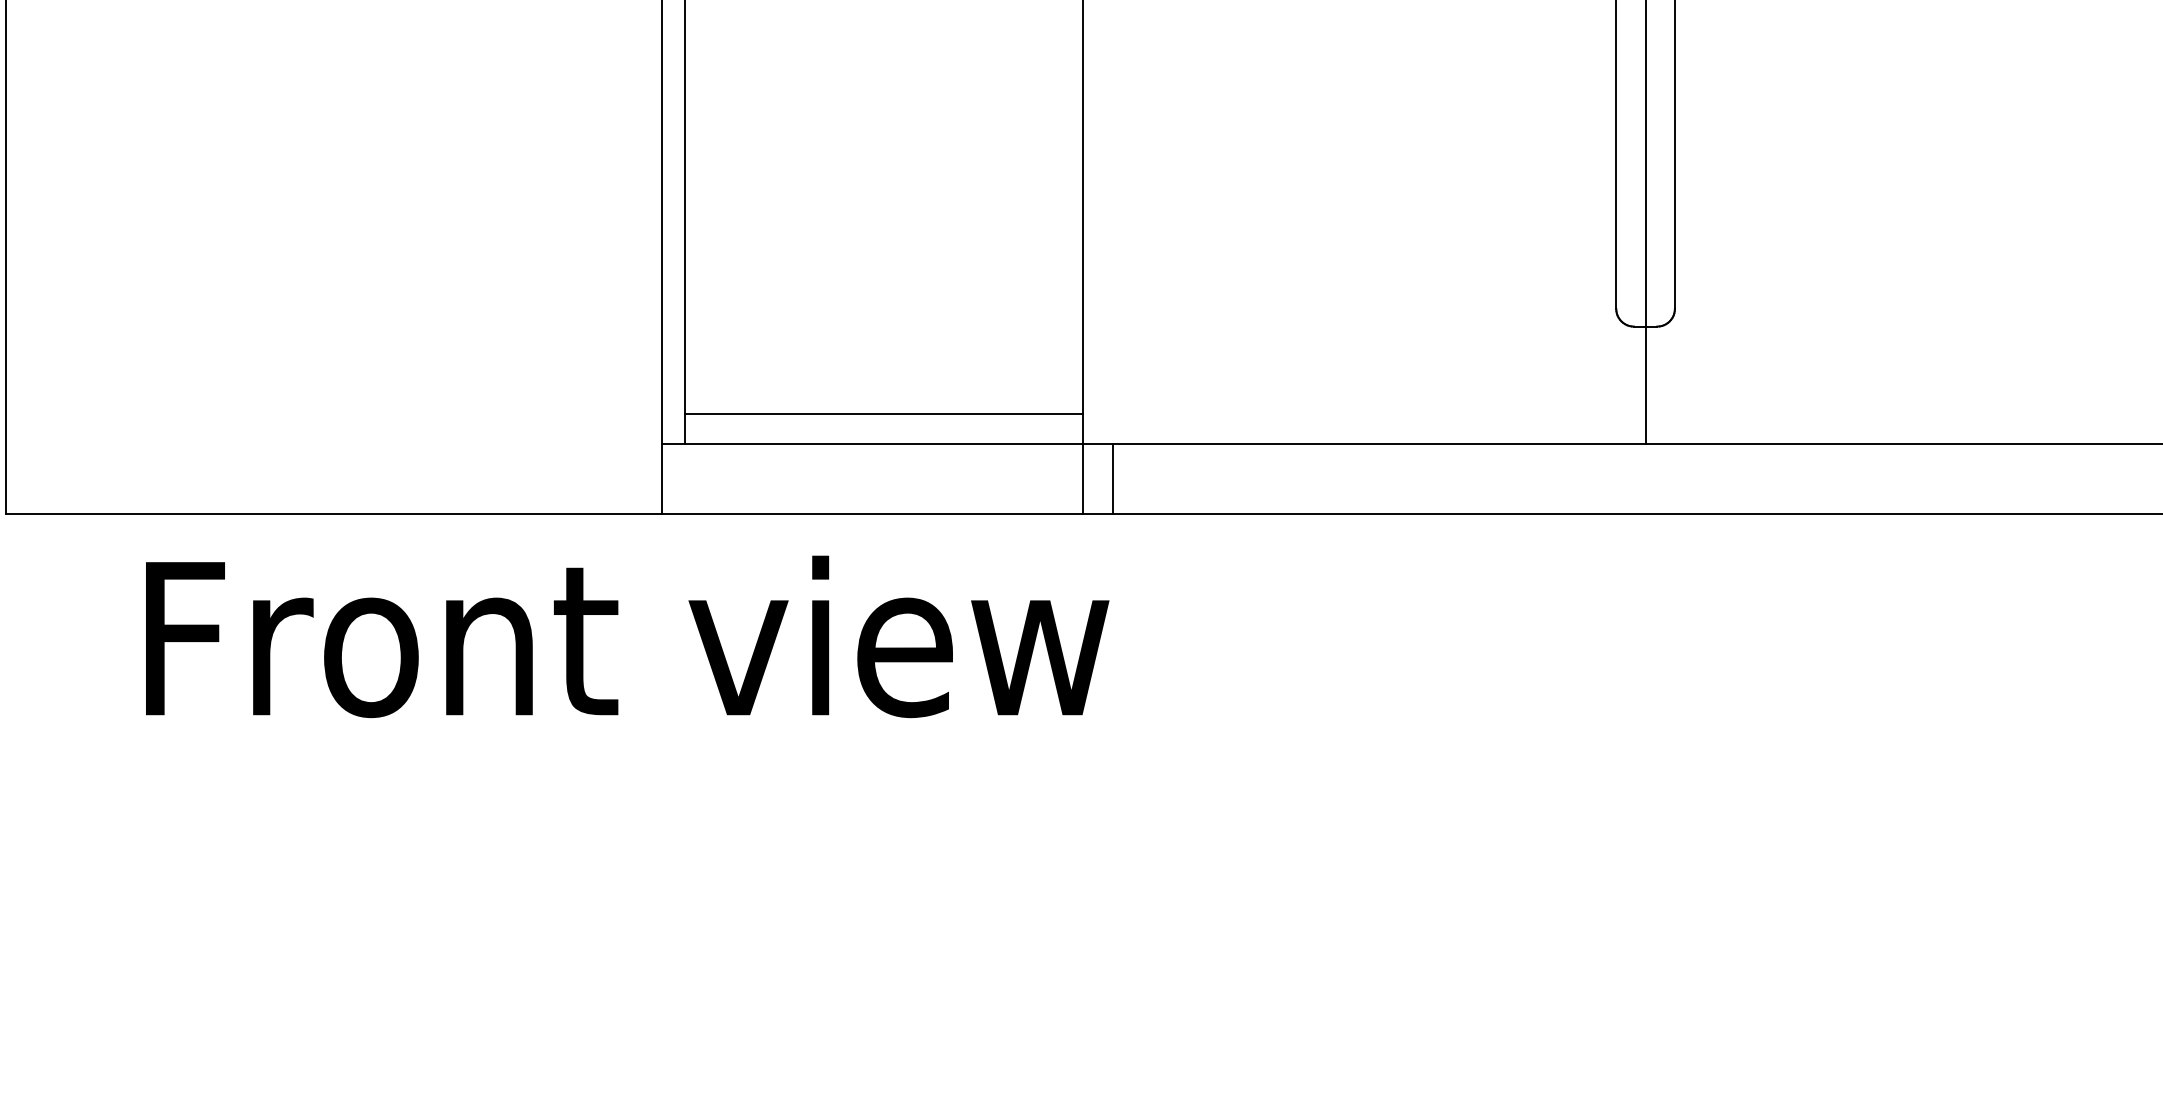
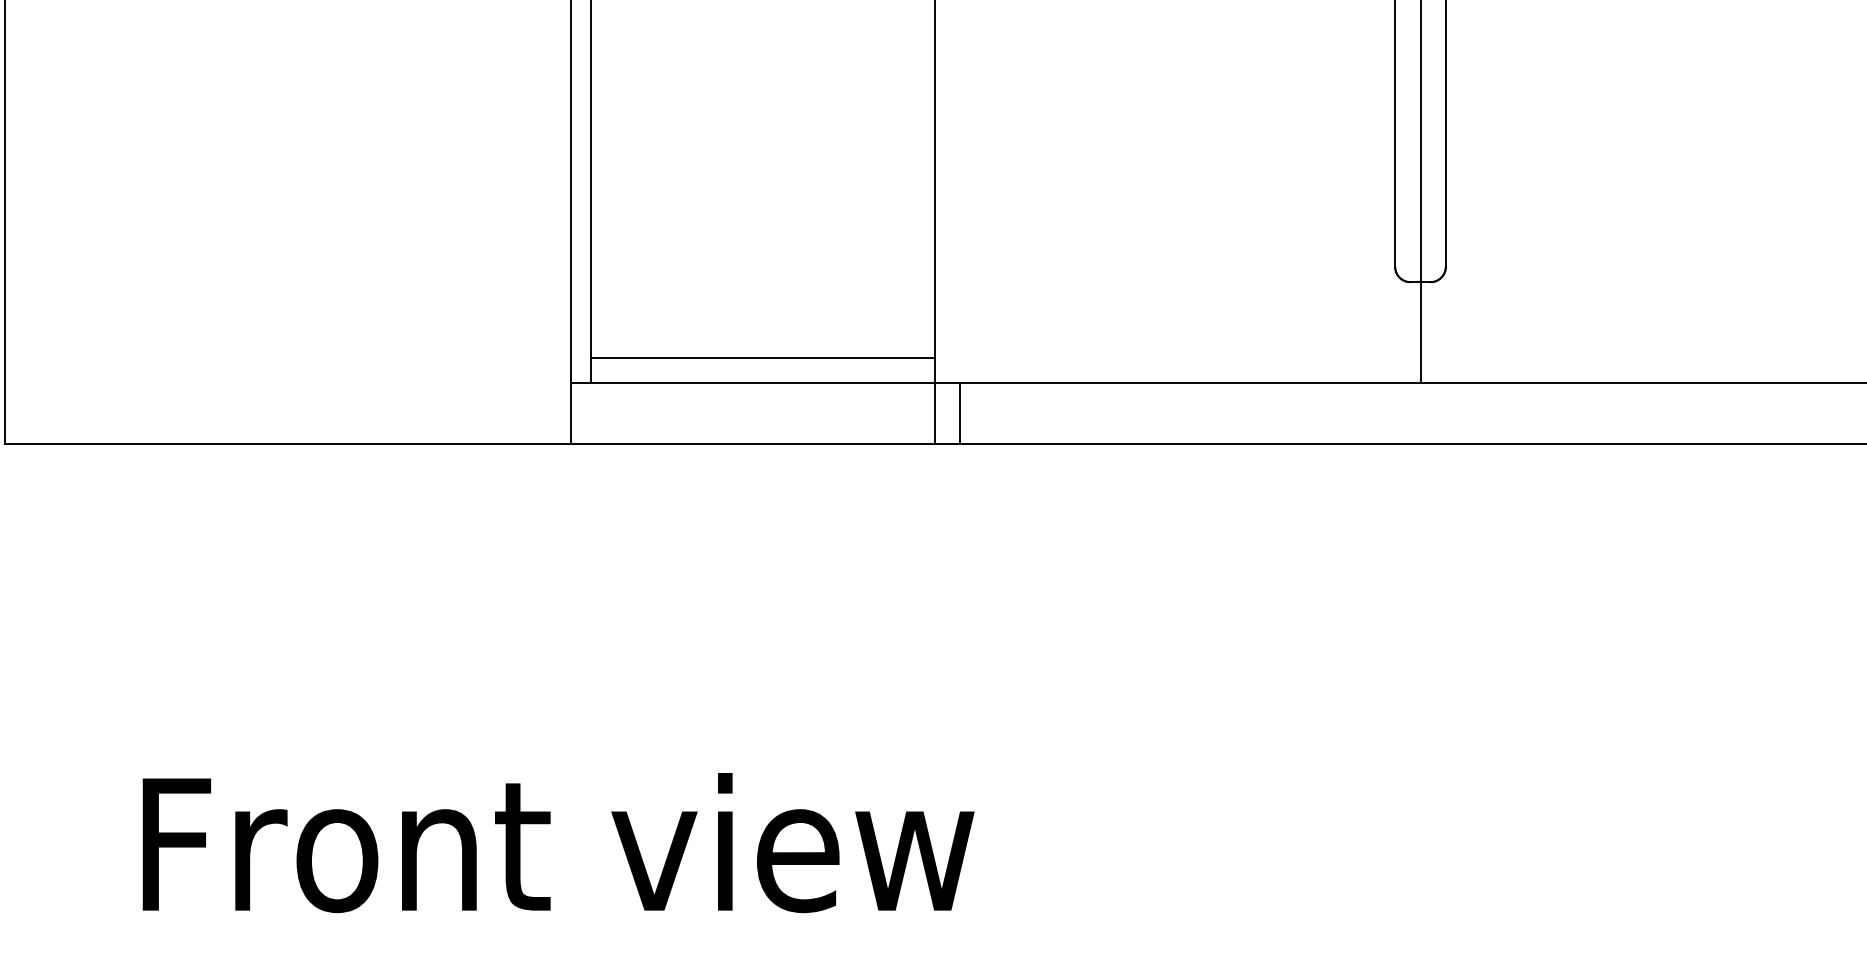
text: (627, 637) -> (558, 843), moved

